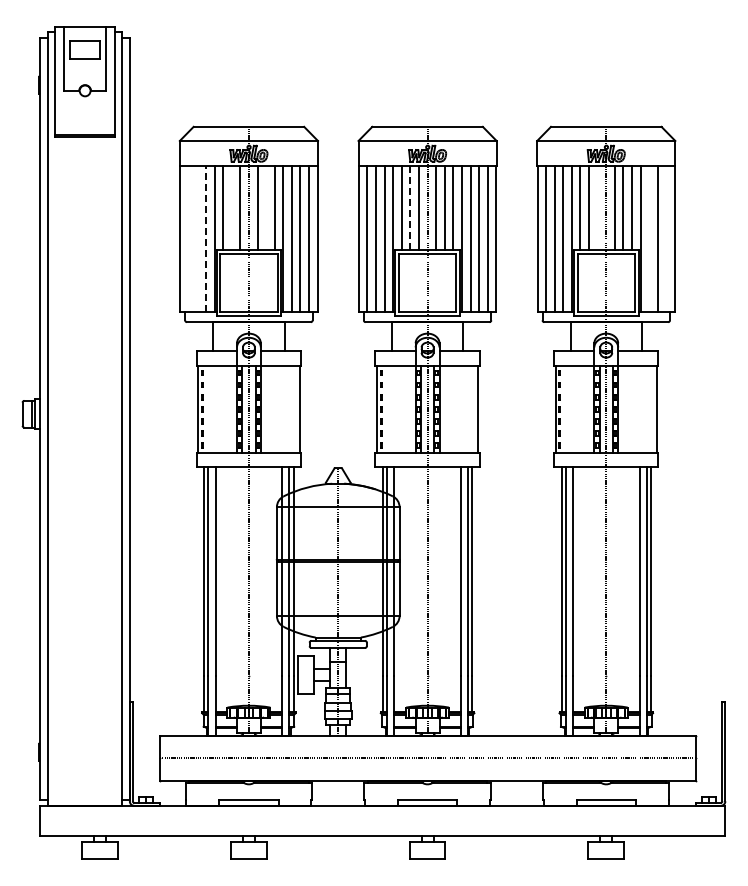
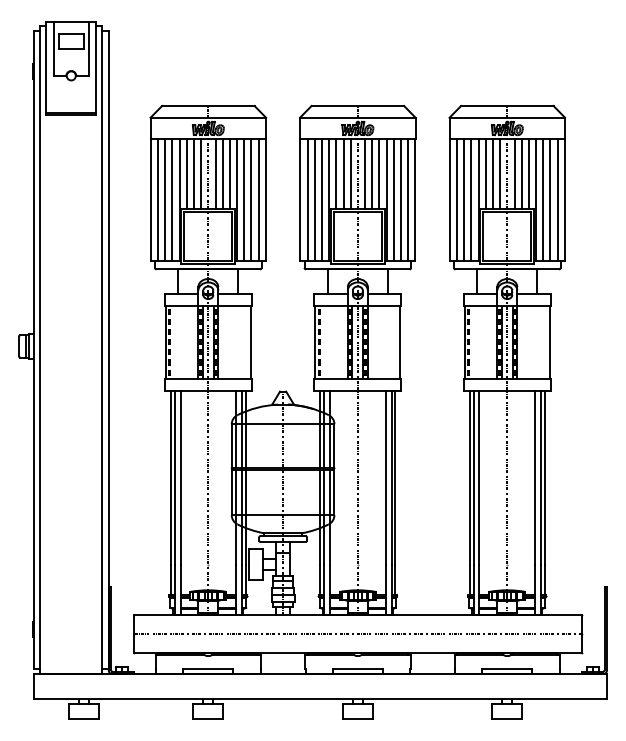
line: (231, 207) -> (193, 173), added
line: (266, 207) -> (223, 173), added
line: (410, 207) -> (343, 173), dashed -> solid
line: (597, 207) -> (500, 173), added
line: (188, 238) -> (157, 199), added
line: (197, 238) -> (165, 199), added
line: (205, 238) -> (172, 199), dashed -> solid
line: (649, 238) -> (543, 199), added
line: (666, 238) -> (557, 199), added

